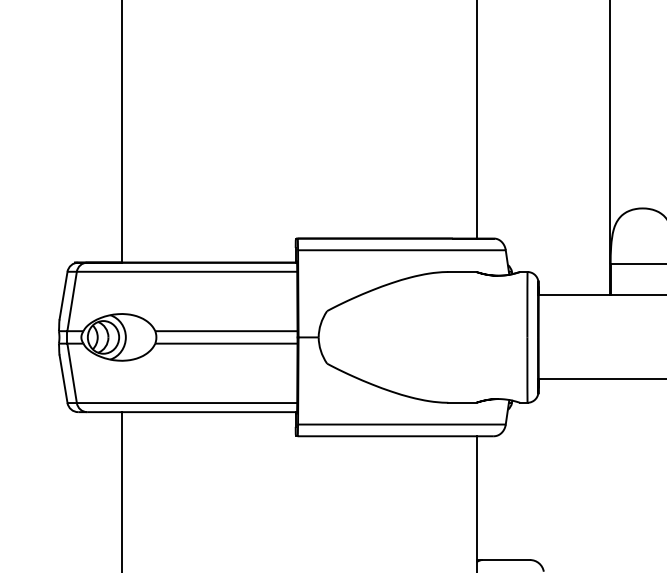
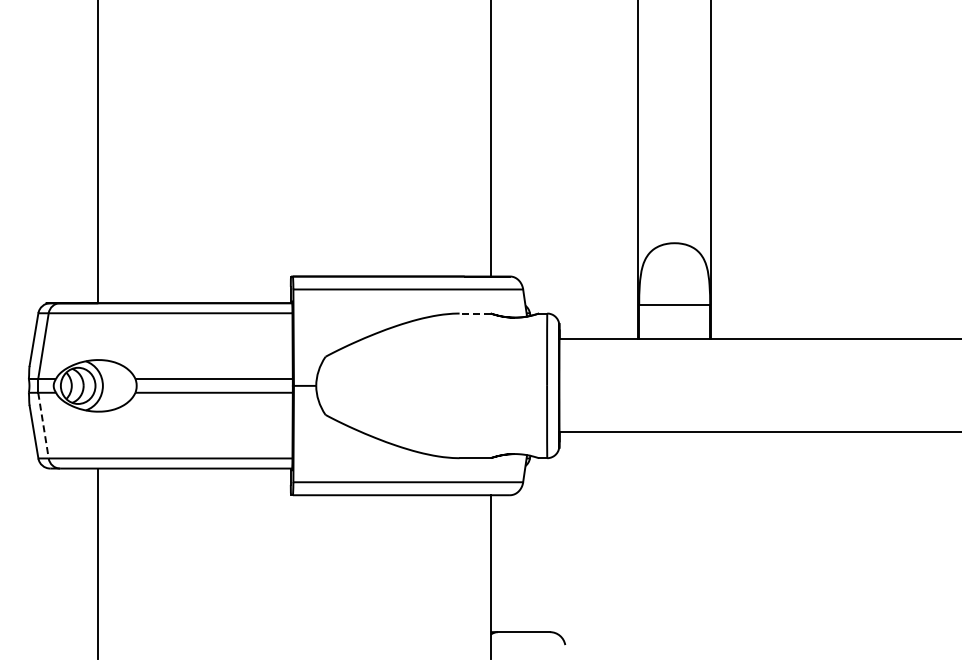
line: (462, 271) -> (475, 313), solid -> dashed
line: (72, 374) -> (43, 426), solid -> dashed

